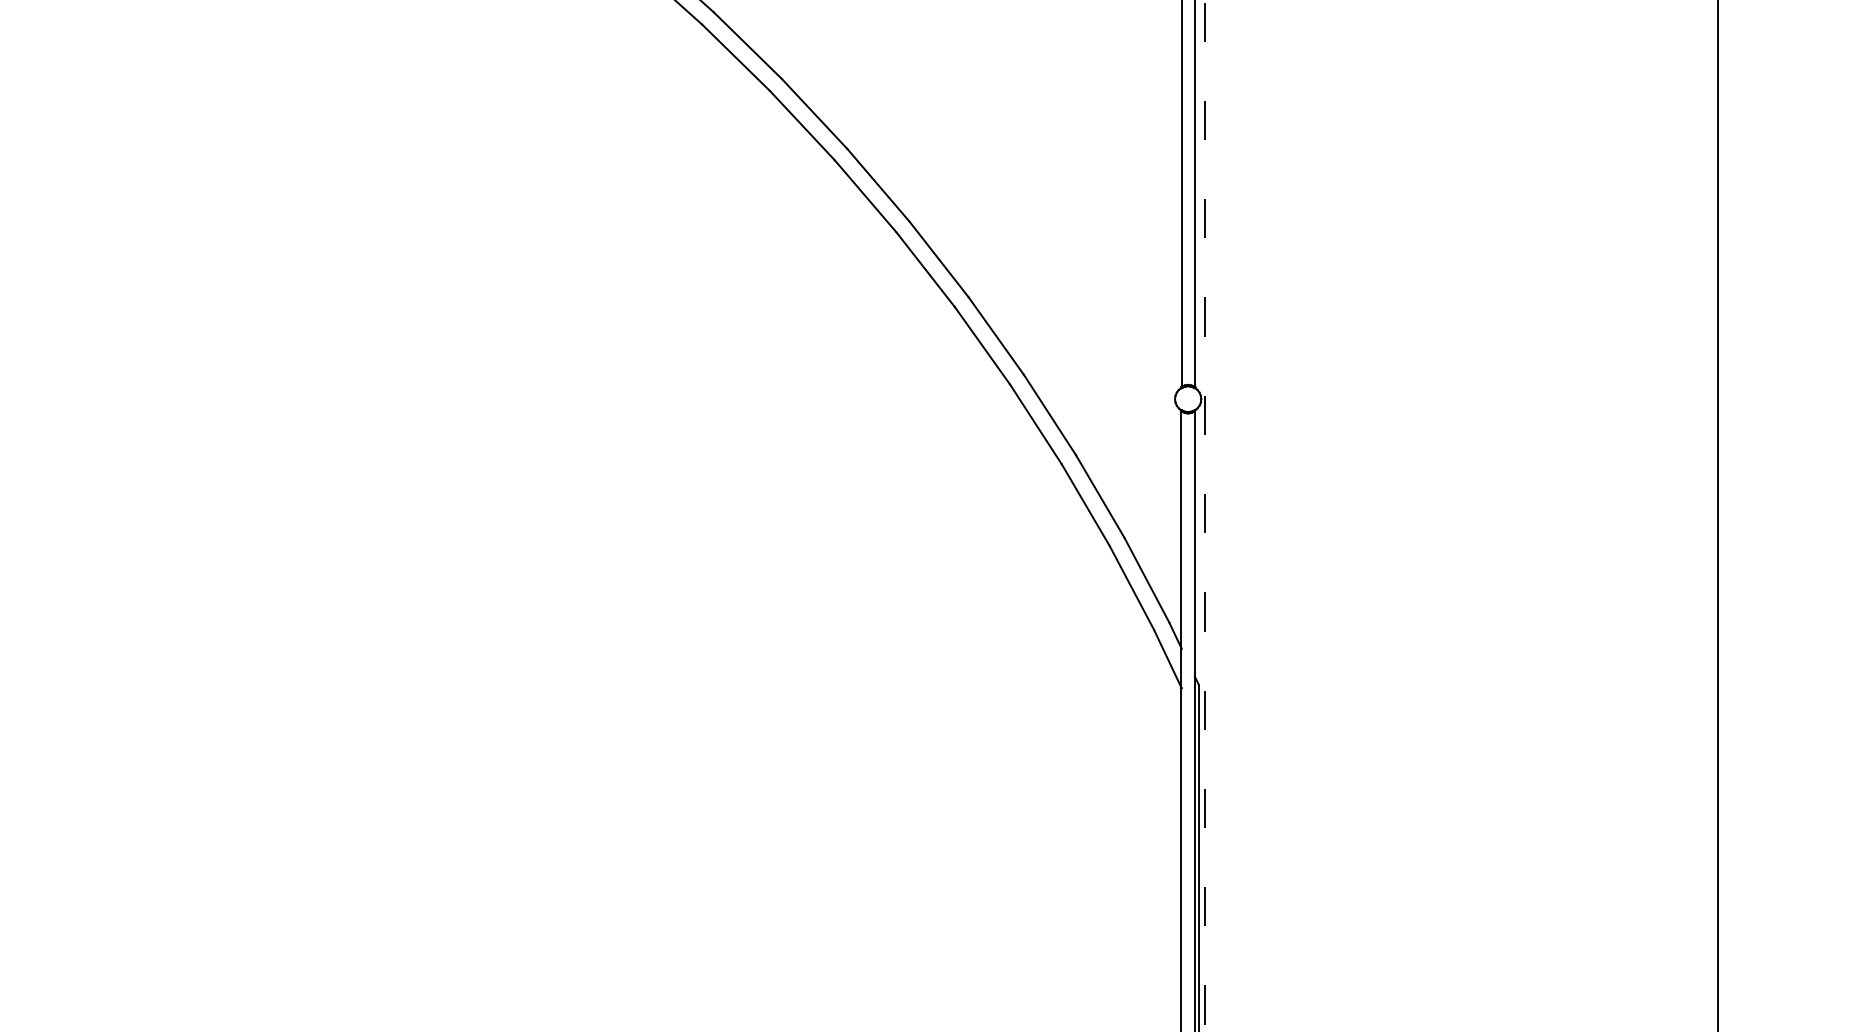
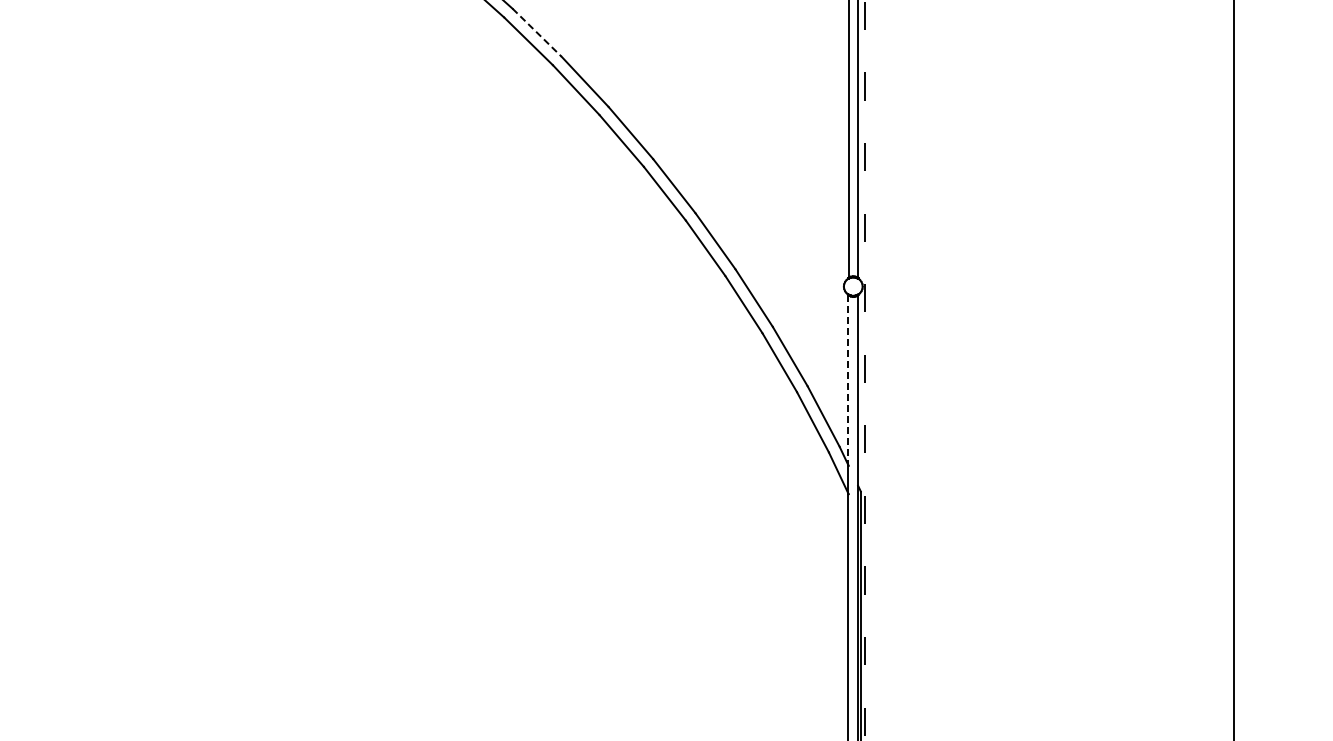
line: (748, 46) -> (537, 33), solid -> dashed
line: (1181, 529) -> (848, 380), solid -> dashed

